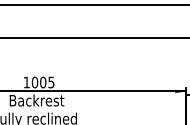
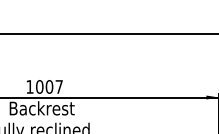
text: (51, 82) -> (59, 86), 1005 -> 1007

